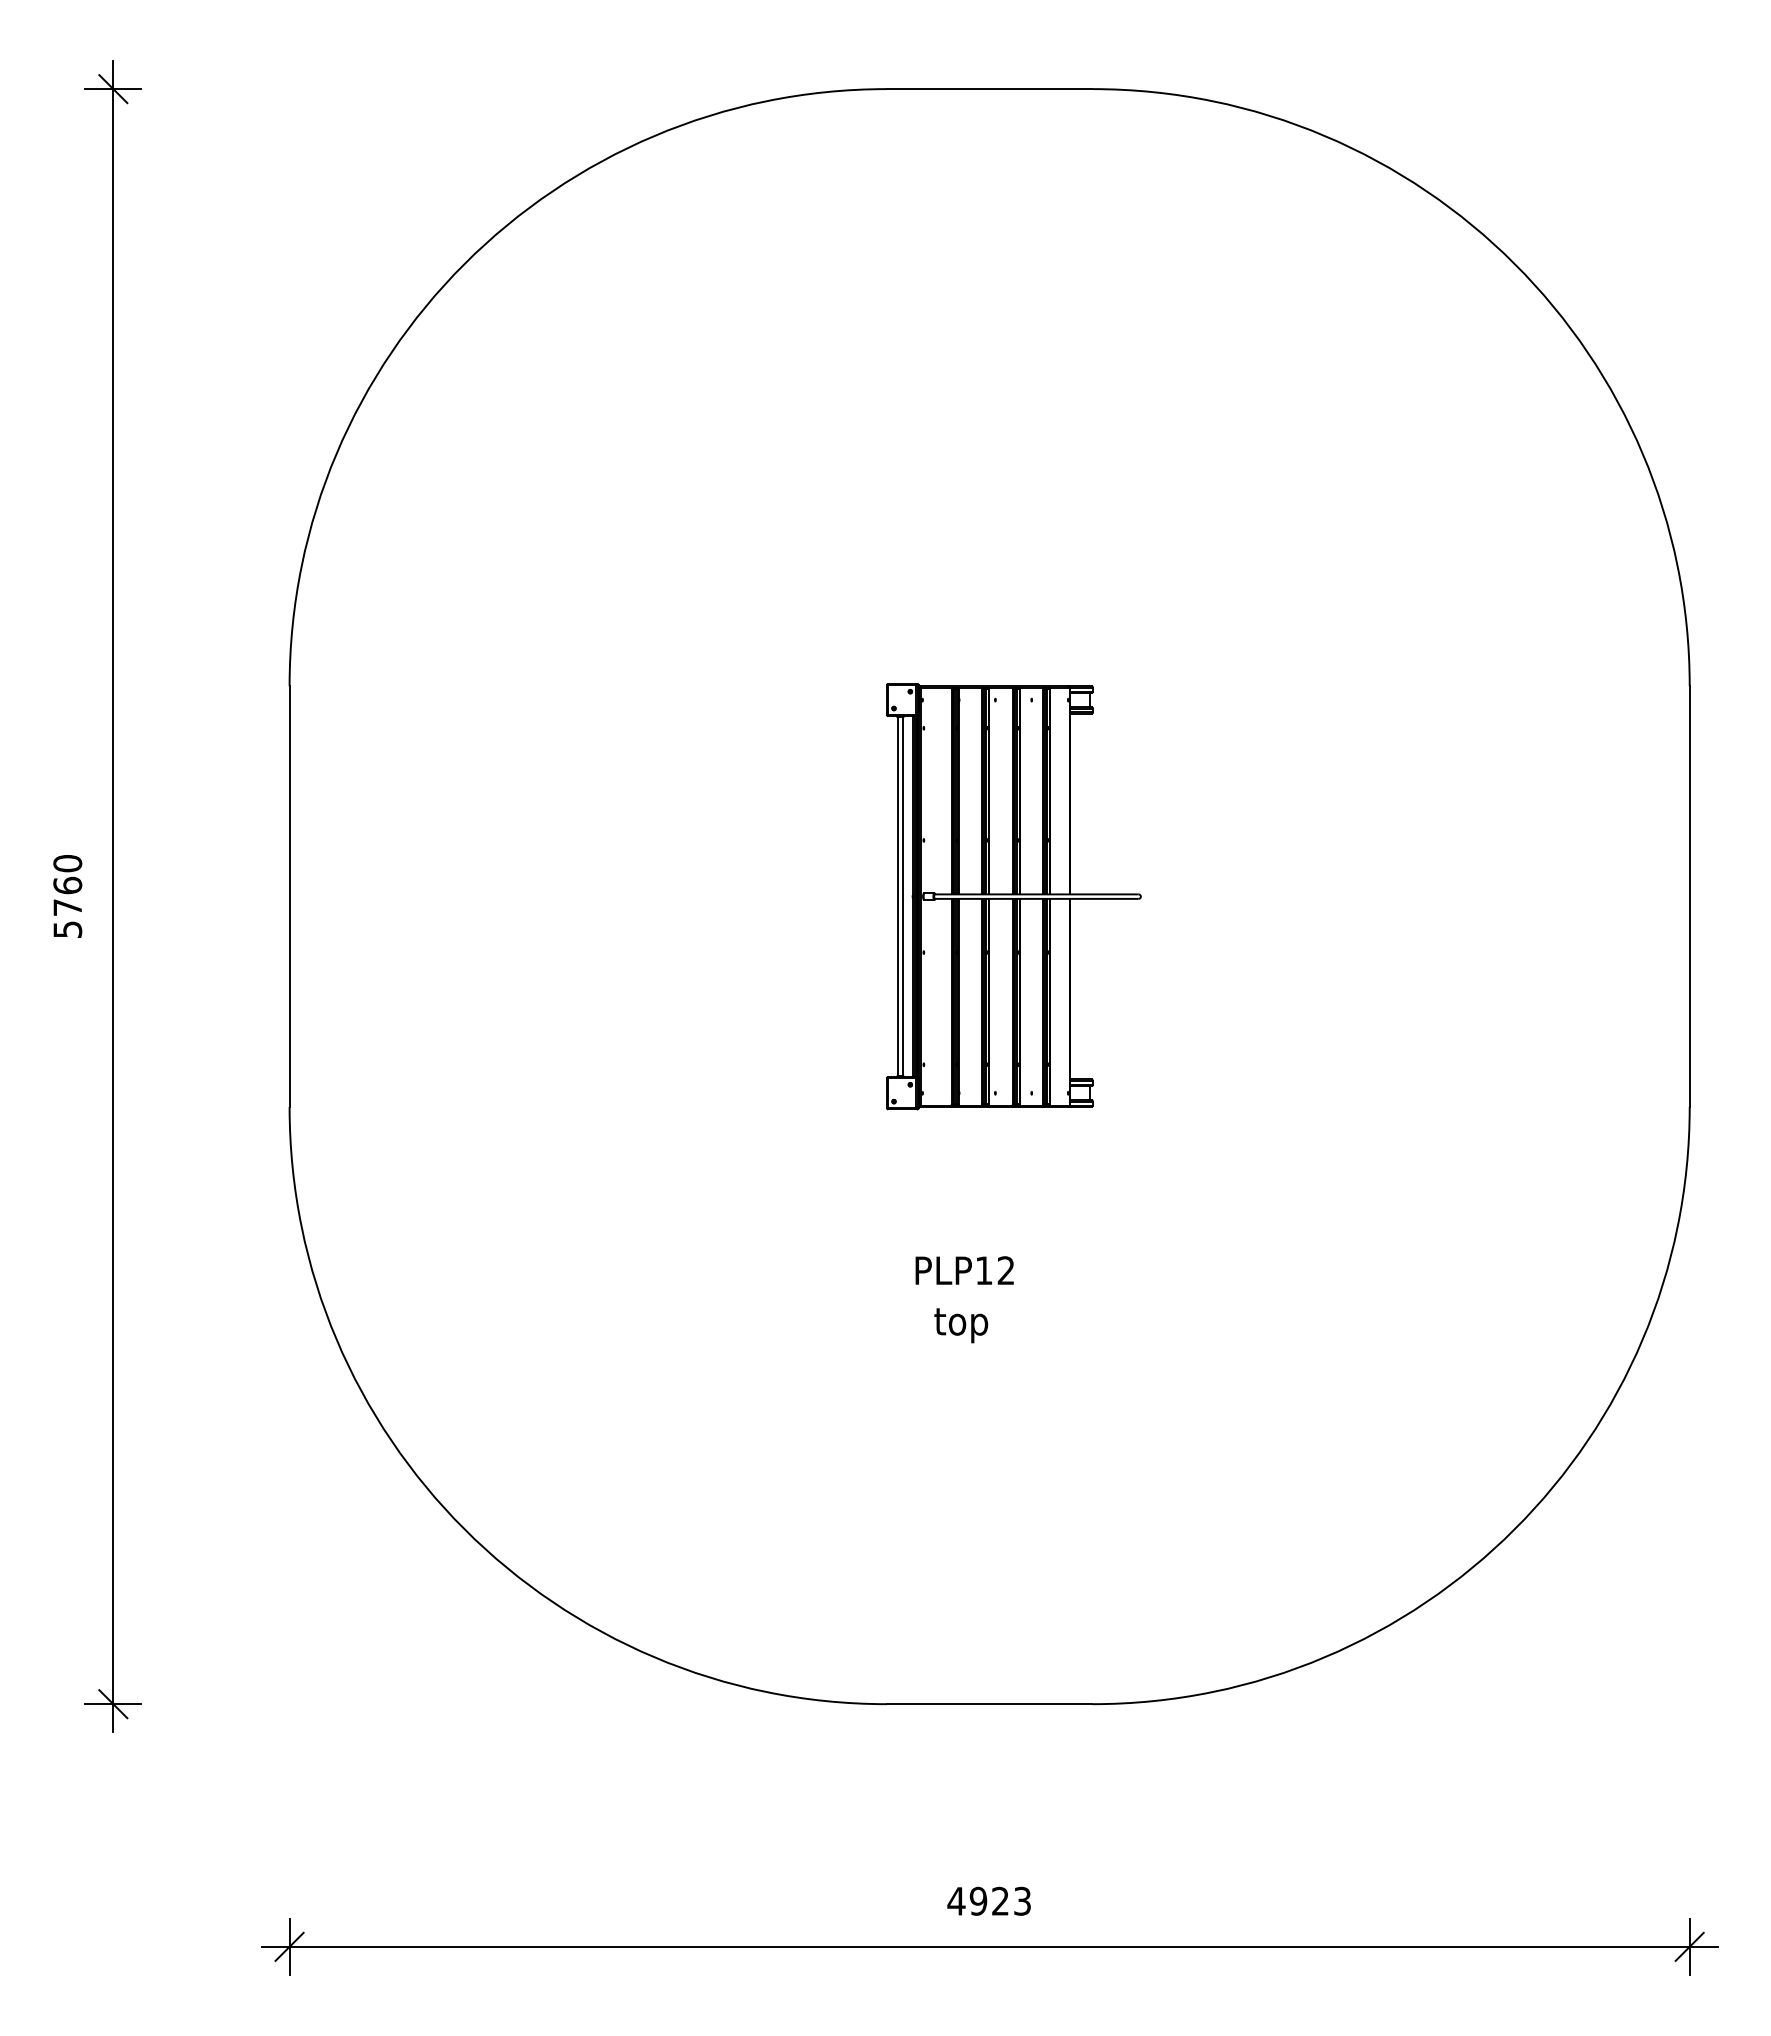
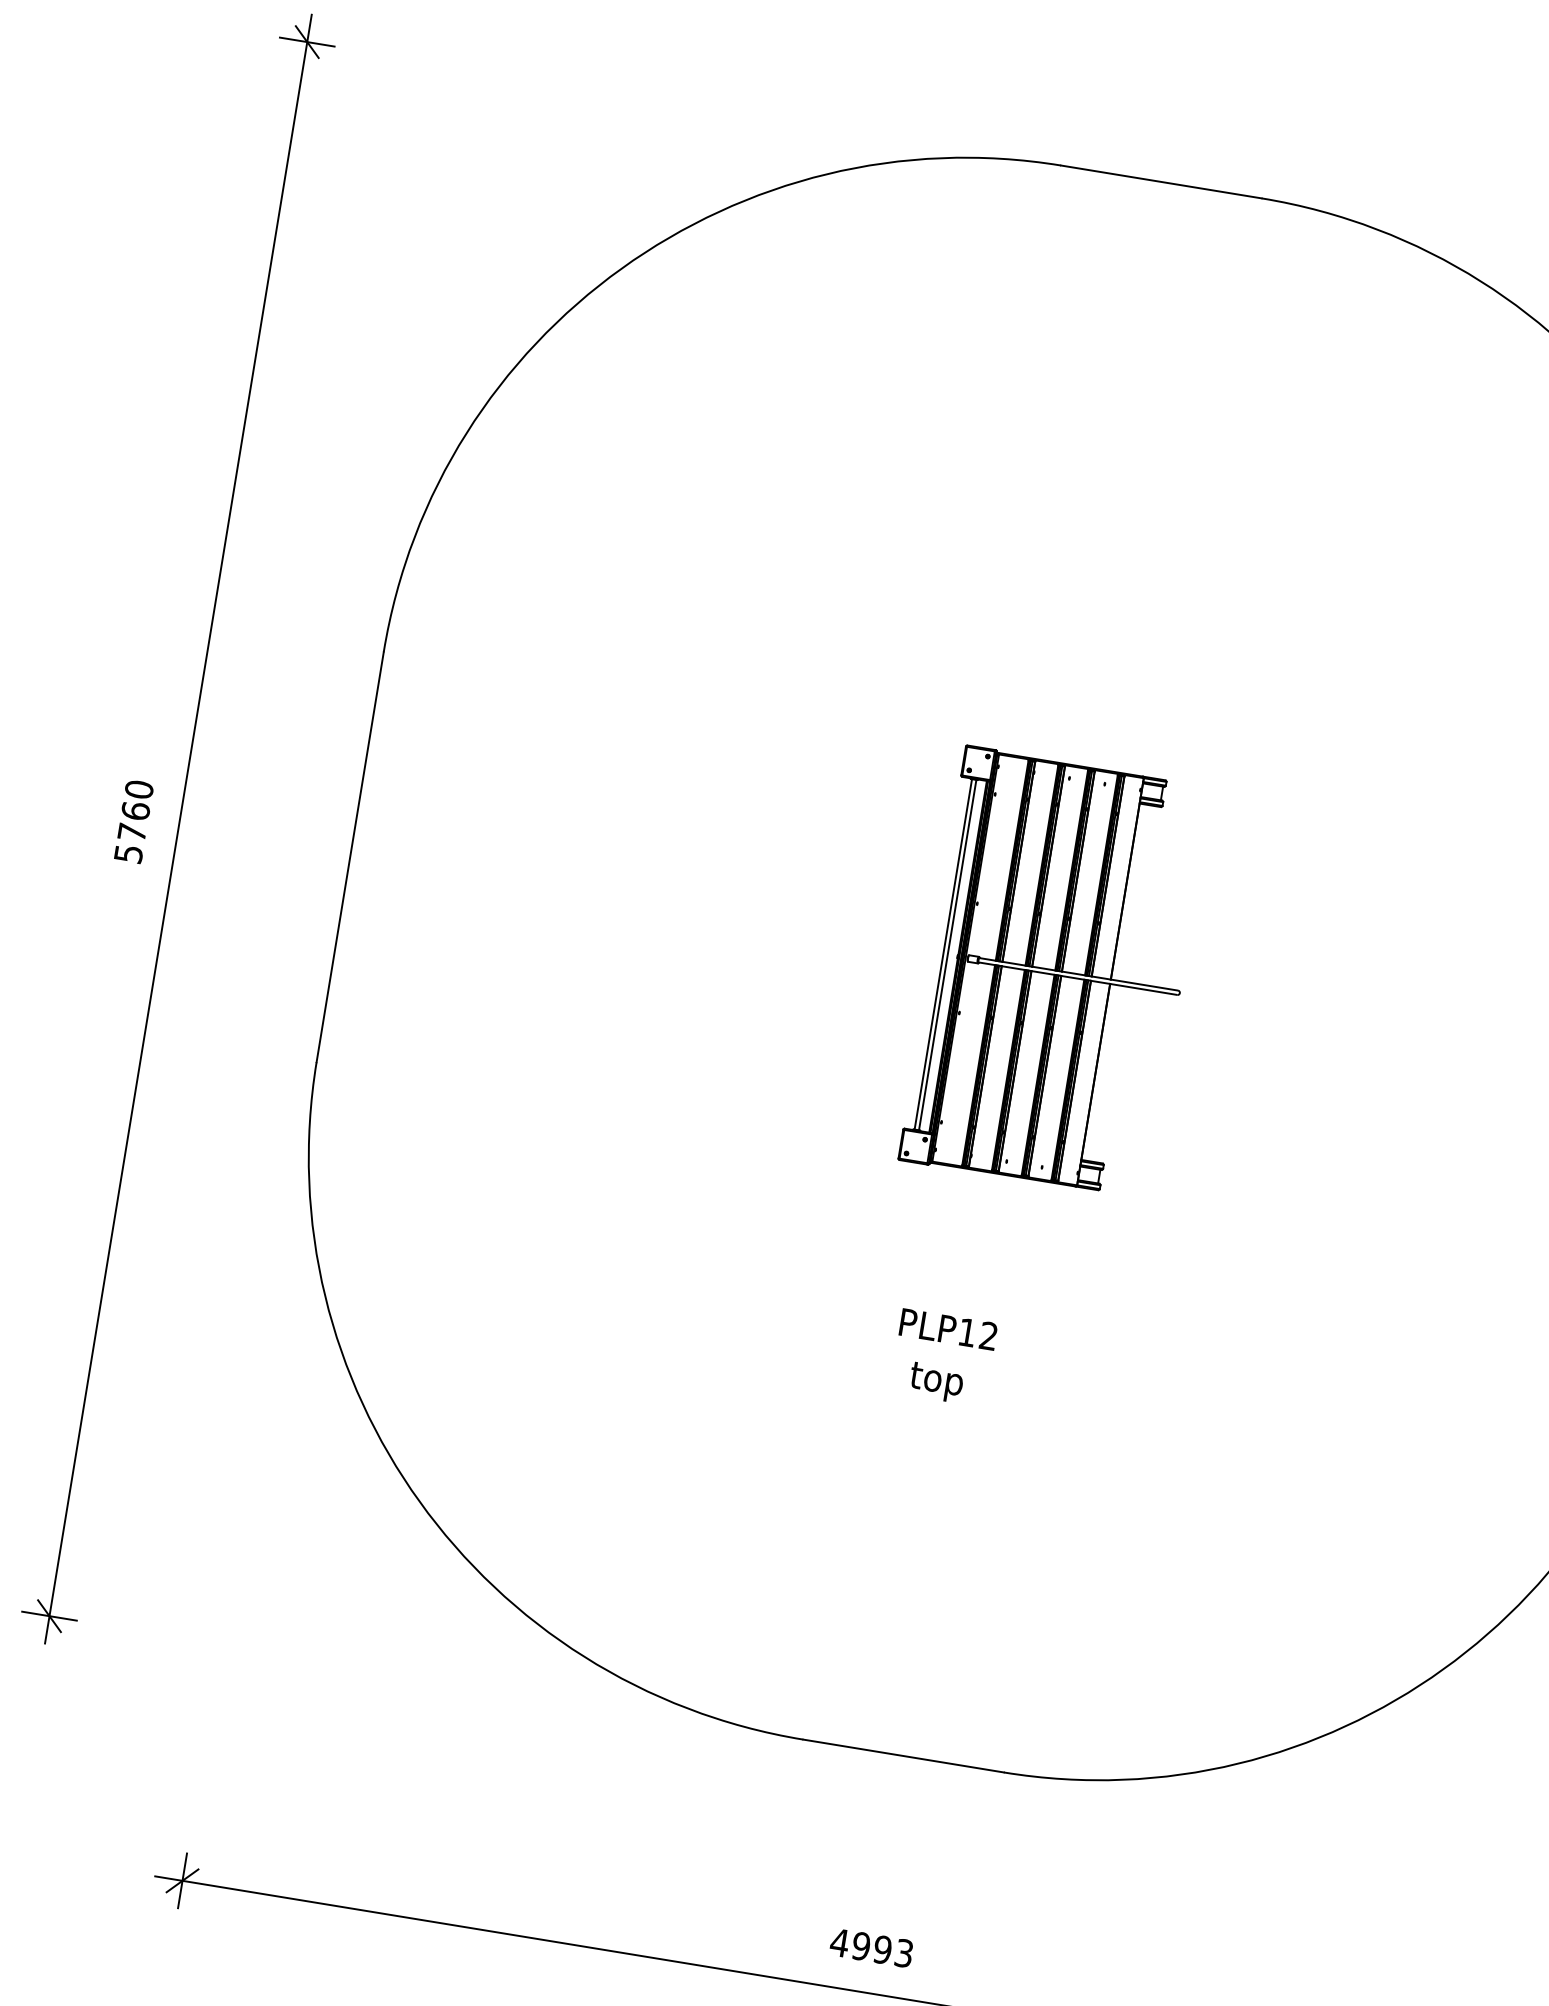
text: (1000, 1901) -> (882, 1950), 4923 -> 4993

